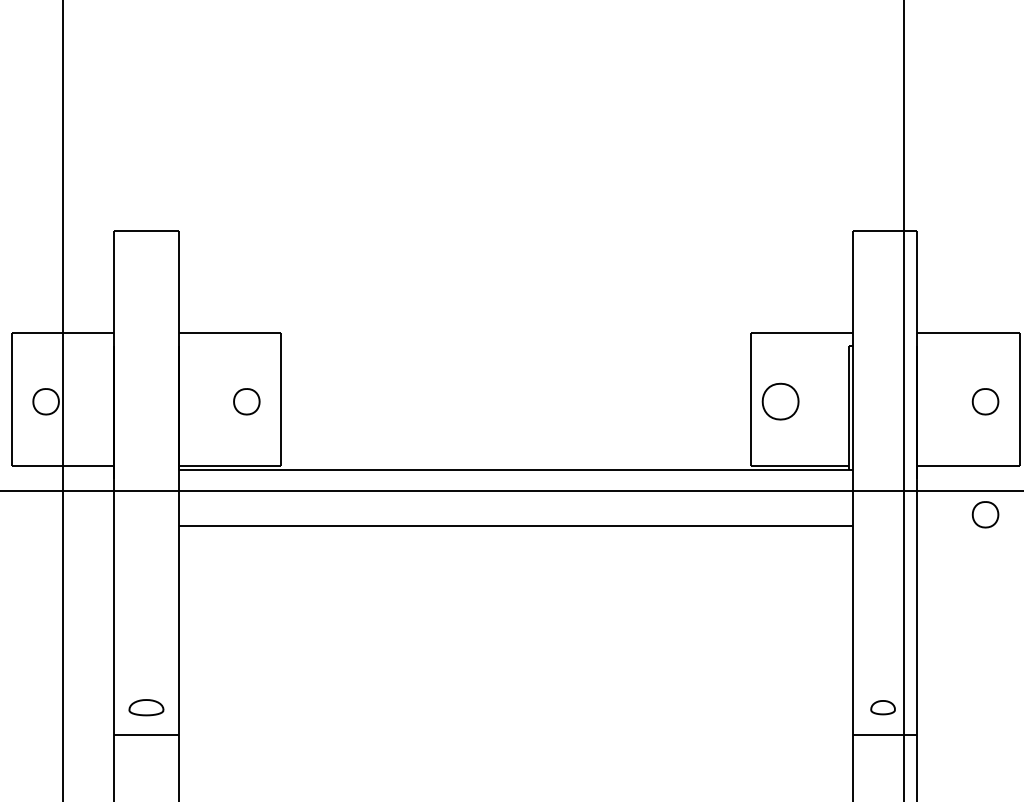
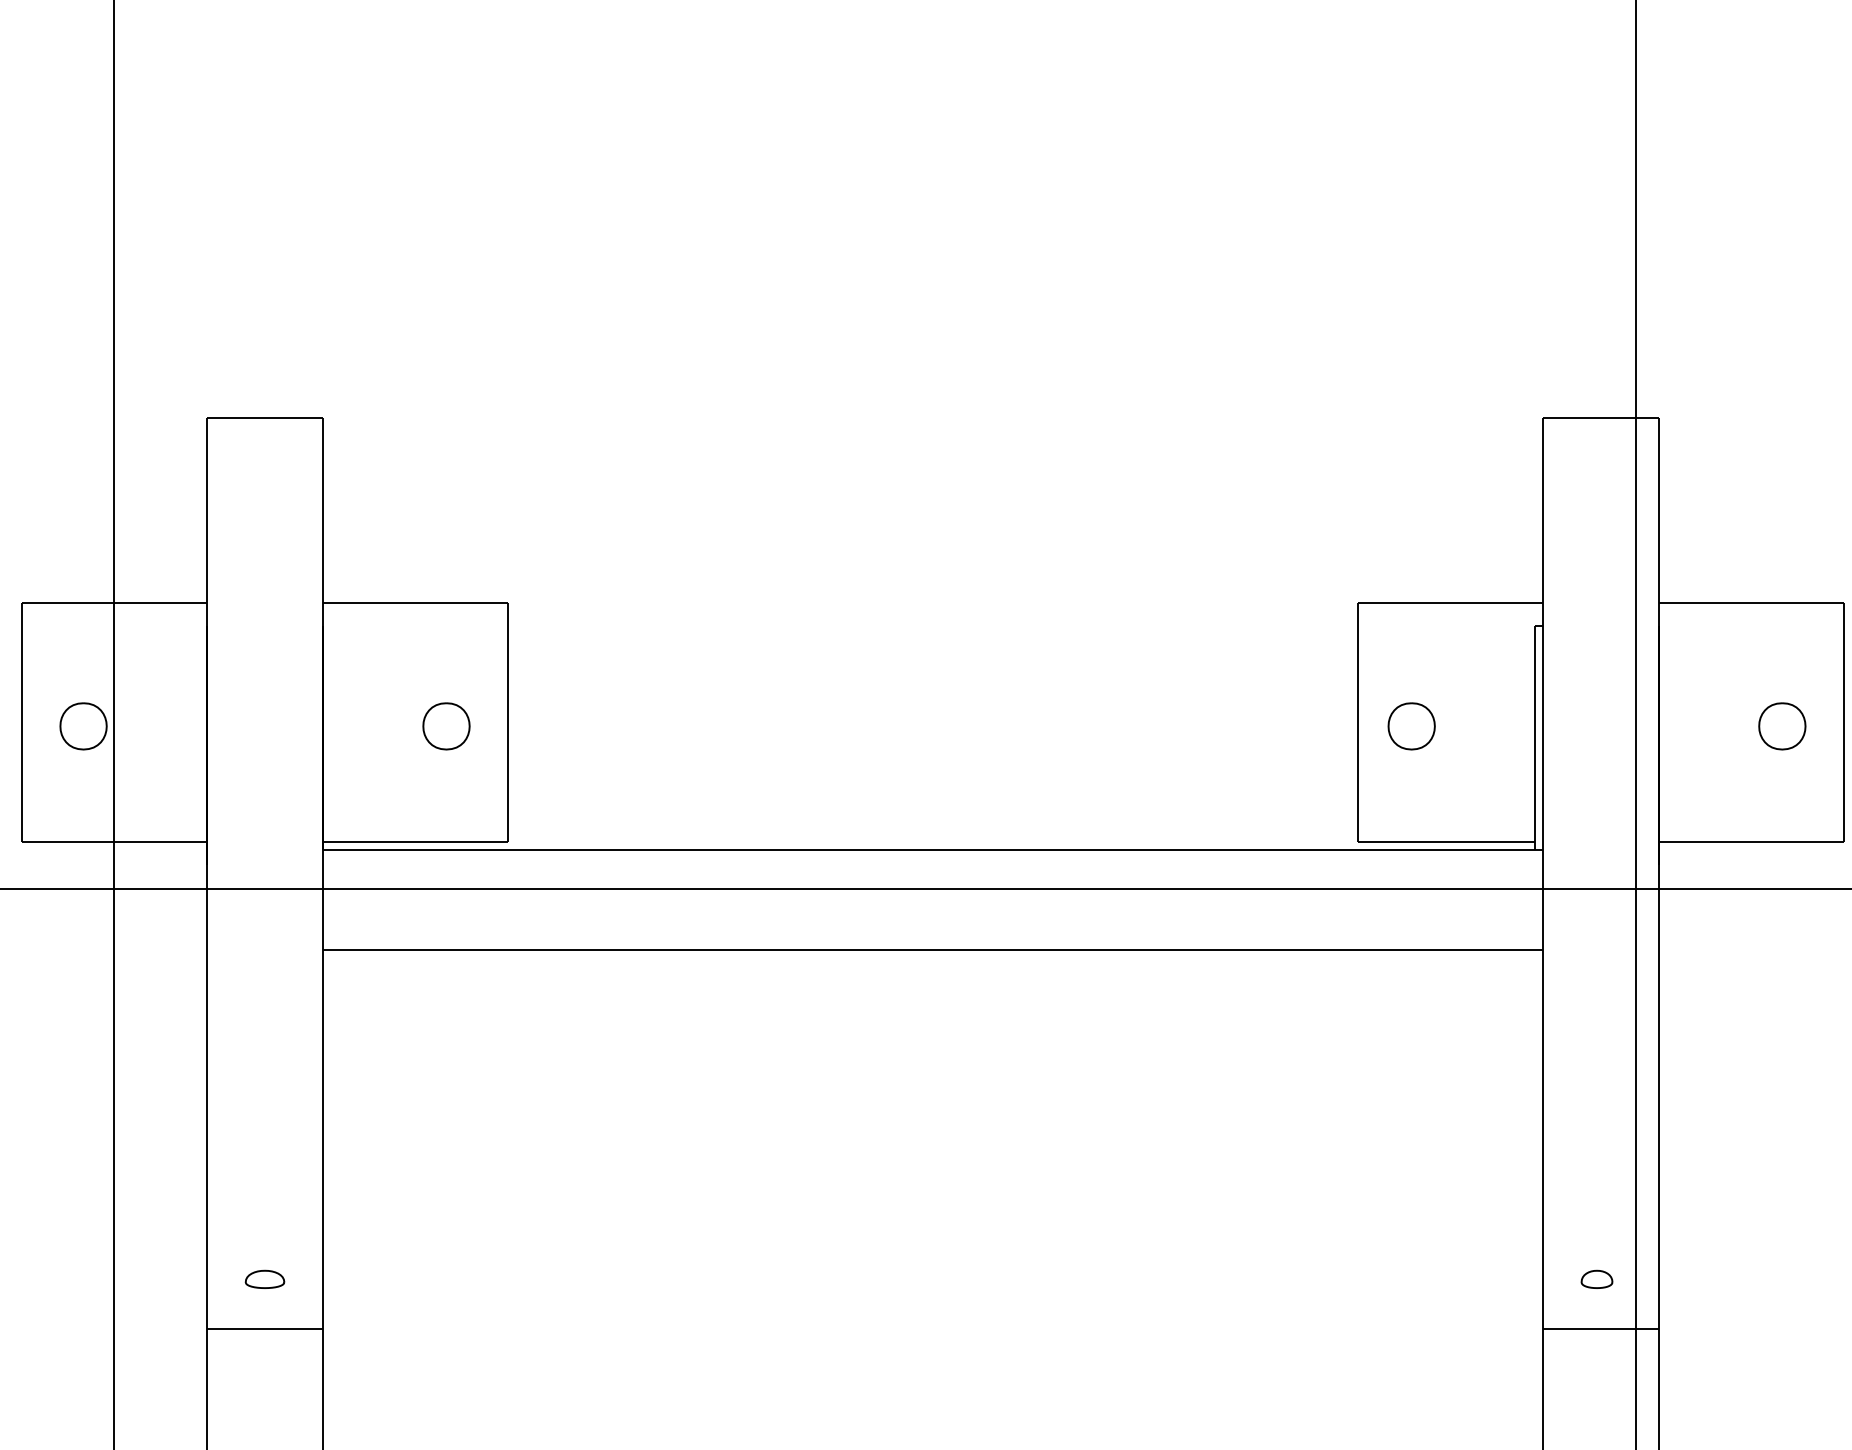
part: (780, 401) -> (1411, 725), size x0.71
part: (985, 514) -> (1782, 930), removed
part: (146, 707) -> (265, 1279), size x0.62
part: (882, 707) -> (1595, 1279), size x0.71

